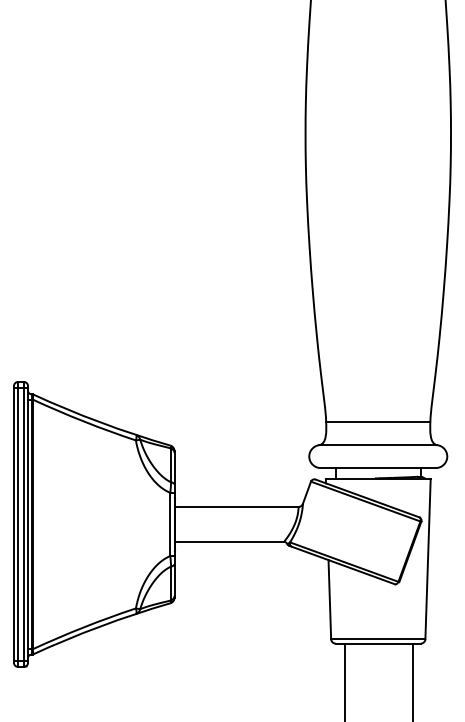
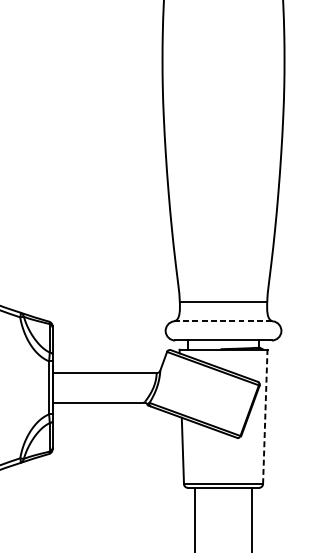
line: (378, 445) -> (223, 321), solid -> dashed
line: (428, 558) -> (265, 416), solid -> dashed

